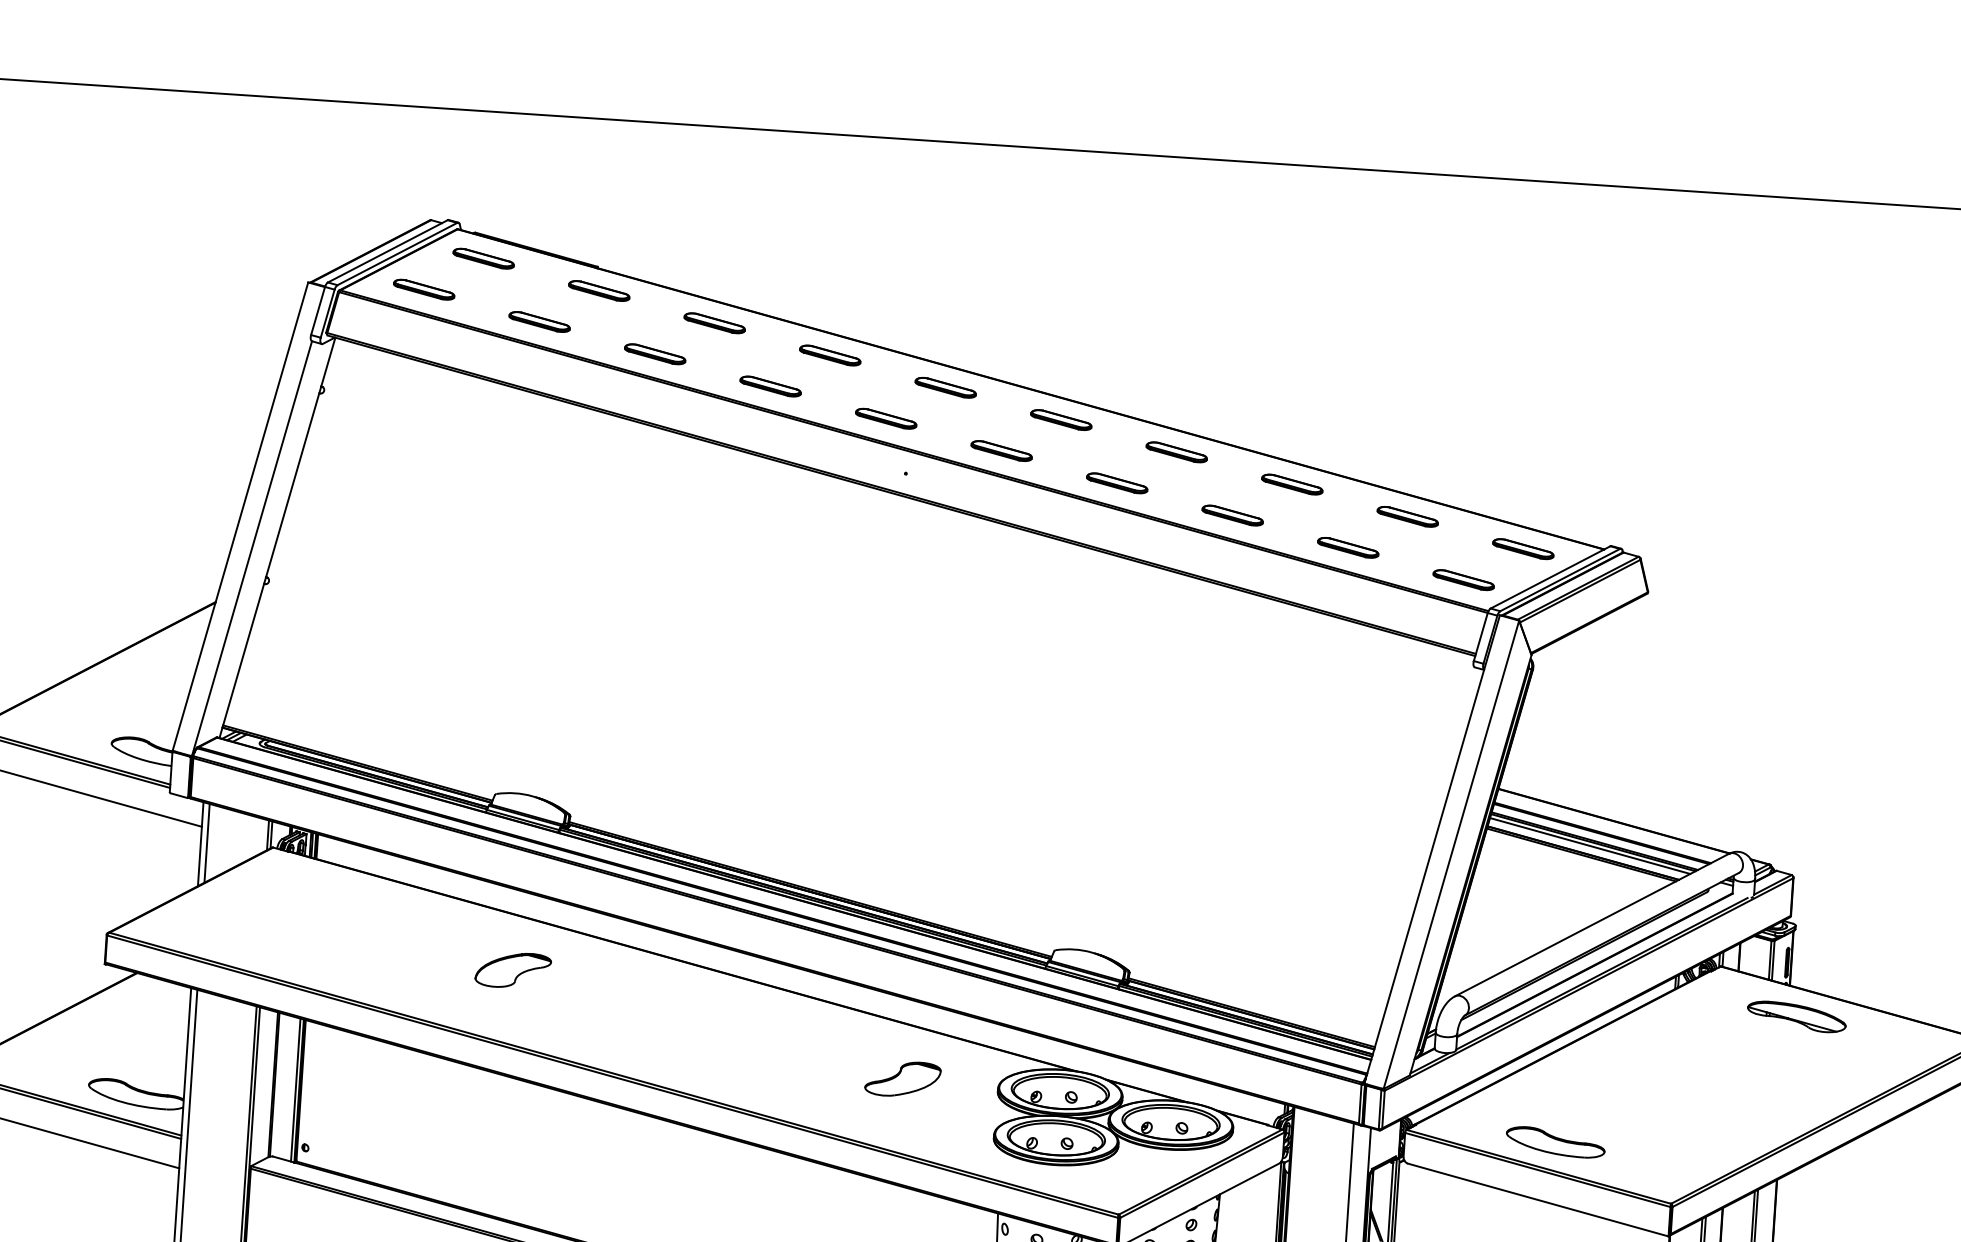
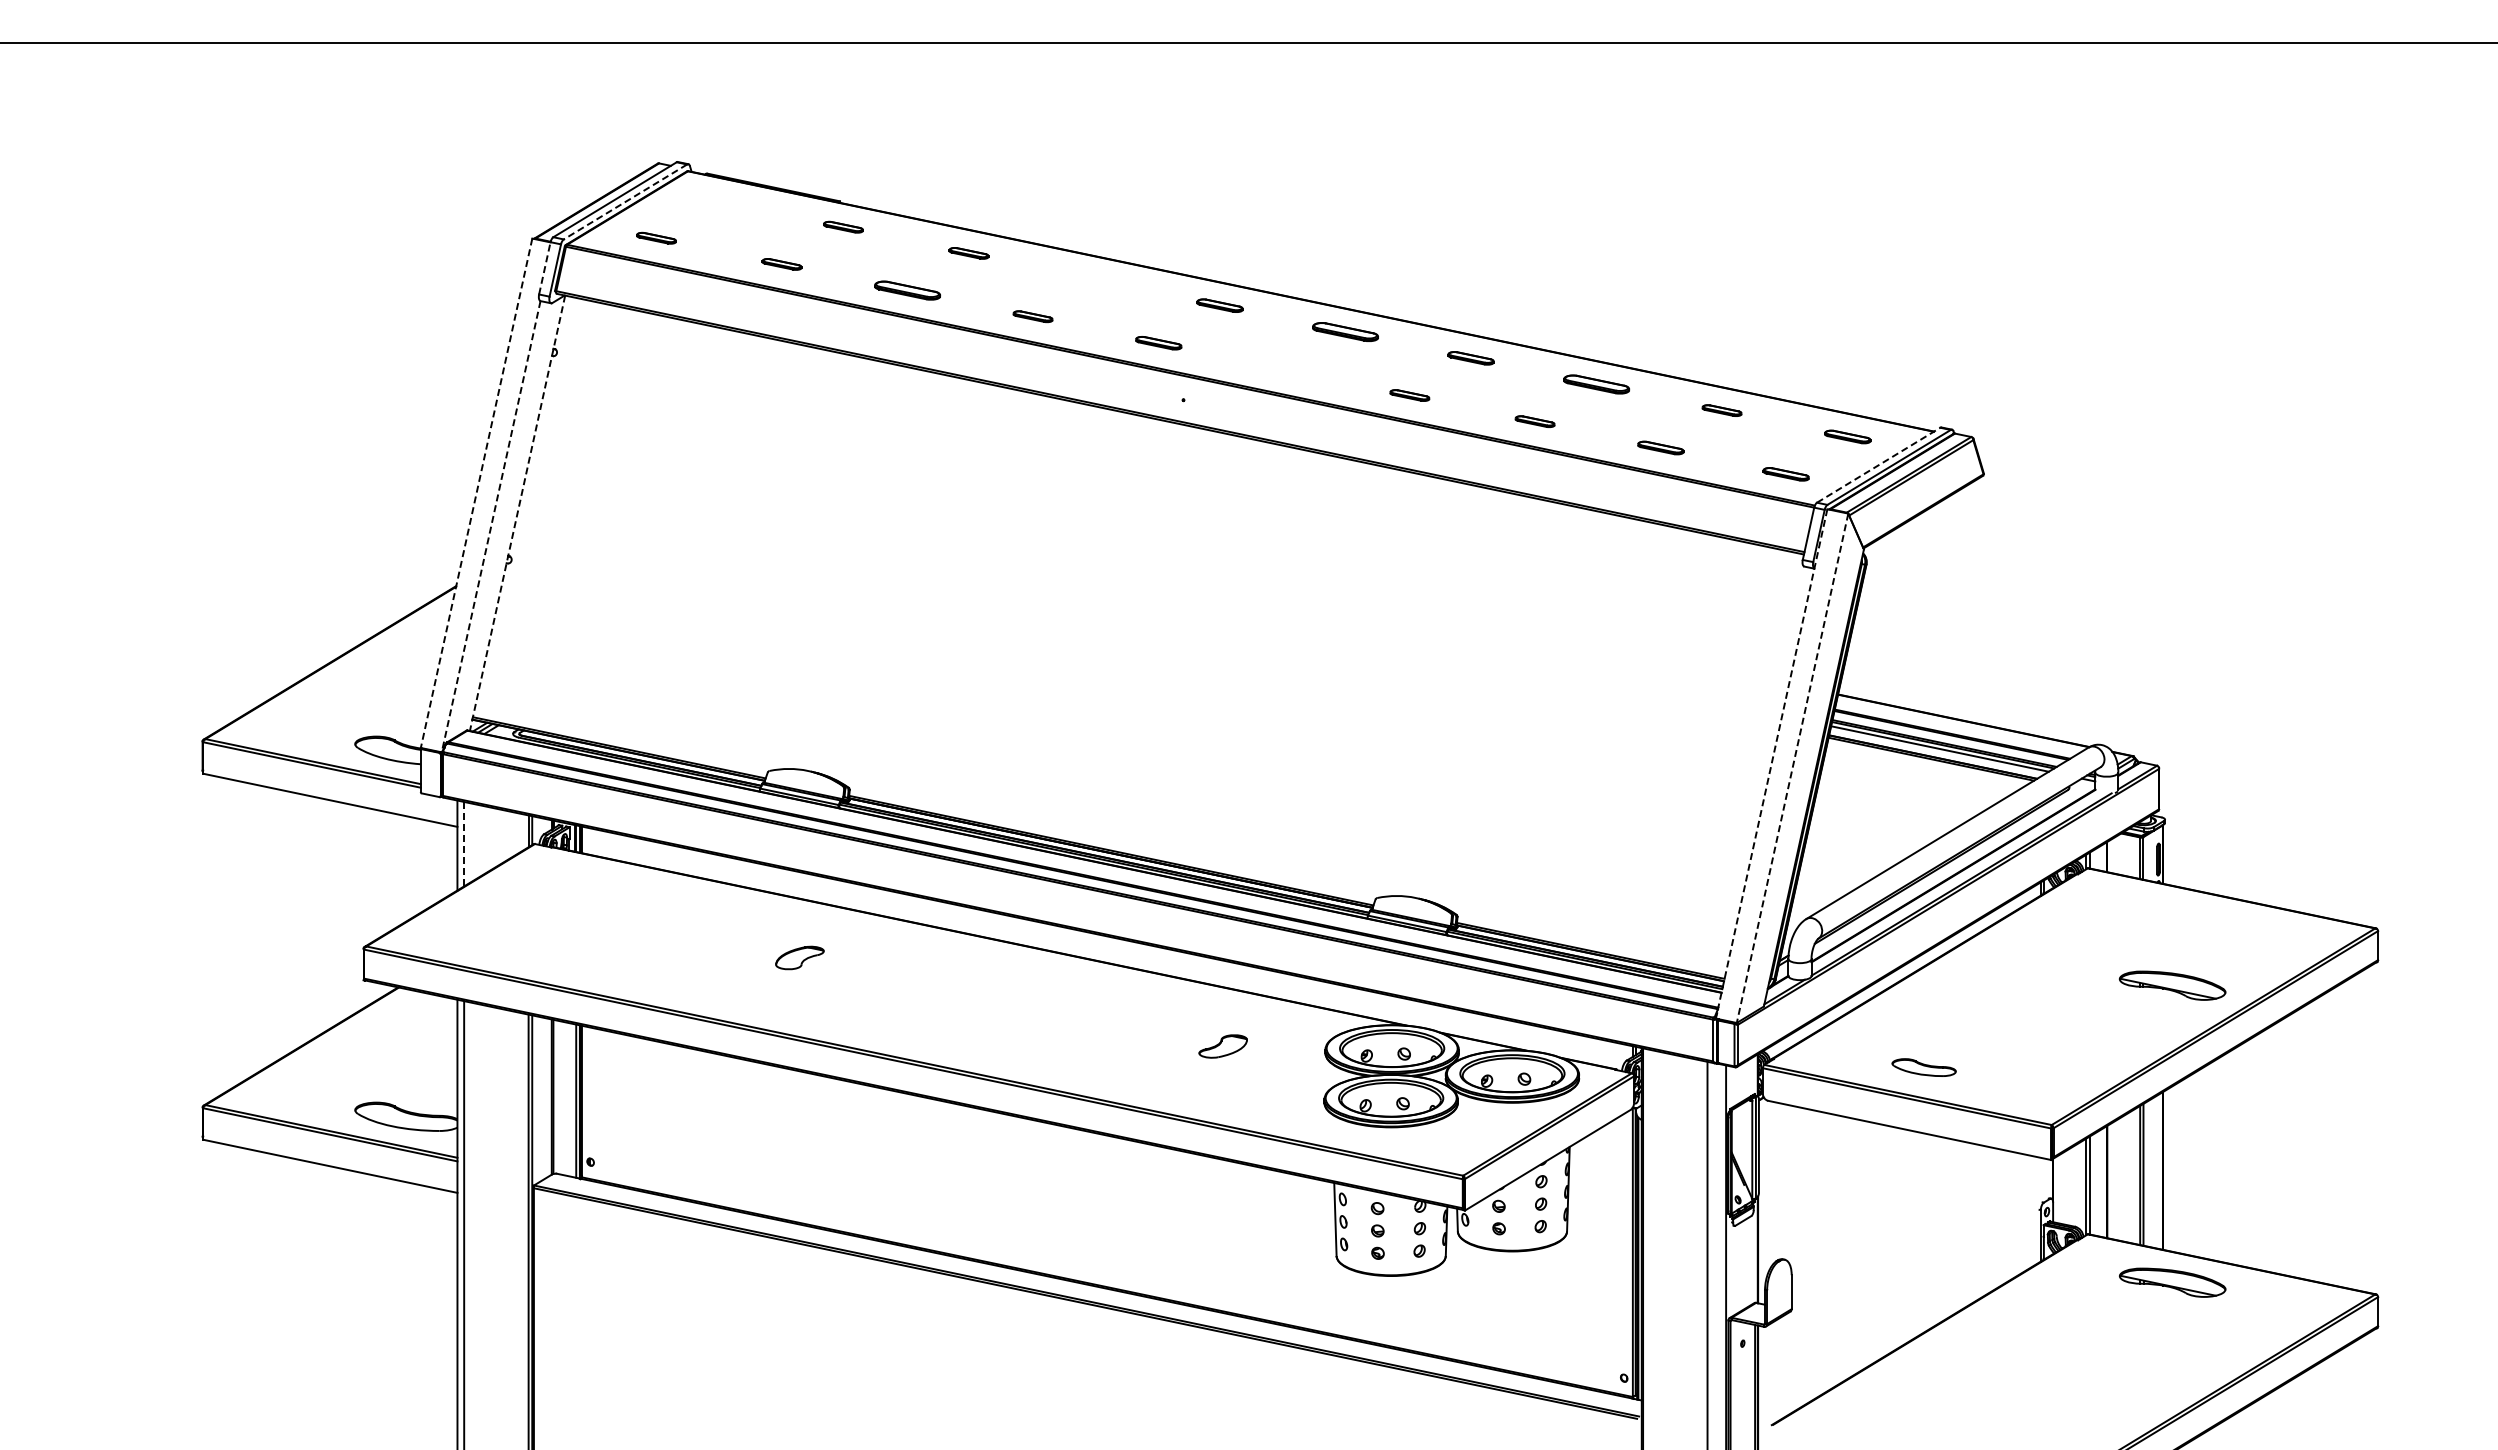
line: (397, 254) -> (625, 202), solid -> dashed
part: (483, 258) -> (717, 200), removed
part: (424, 290) -> (656, 238), size x0.6
part: (599, 291) -> (843, 227), size x0.6
line: (317, 311) -> (544, 268), solid -> dashed
part: (539, 322) -> (781, 264), size x0.6
part: (714, 323) -> (968, 253), size x0.6
part: (830, 355) -> (1094, 279), removed
part: (770, 386) -> (1032, 316), size x0.6
part: (945, 387) -> (1219, 305), size x0.7
part: (886, 419) -> (1158, 343), size x0.7
part: (1001, 451) -> (1283, 369), removed
part: (1176, 452) -> (1470, 358), size x0.7
part: (1117, 483) -> (1409, 395), size x0.6
part: (1232, 515) -> (1534, 421), size x0.6
line: (240, 516) -> (476, 493), solid -> dashed
part: (1407, 516) -> (1721, 410), size x0.6
line: (277, 538) -> (517, 513), solid -> dashed
part: (1348, 547) -> (1660, 447), size x0.7
line: (252, 548) -> (491, 526), solid -> dashed
part: (1523, 548) -> (1847, 436), size x0.7
line: (1551, 576) -> (1879, 464), solid -> dashed
part: (1463, 580) -> (1785, 474), size x0.7
line: (207, 843) -> (464, 844), solid -> dashed
line: (1432, 849) -> (1771, 763), solid -> dashed
line: (1451, 855) -> (1792, 768), solid -> dashed
part: (513, 969) -> (799, 957), size x0.6
part: (1796, 1016) -> (2172, 985), moved
part: (902, 1079) -> (1222, 1046), size x0.6
part: (1555, 1142) -> (1923, 1067), size x0.6

